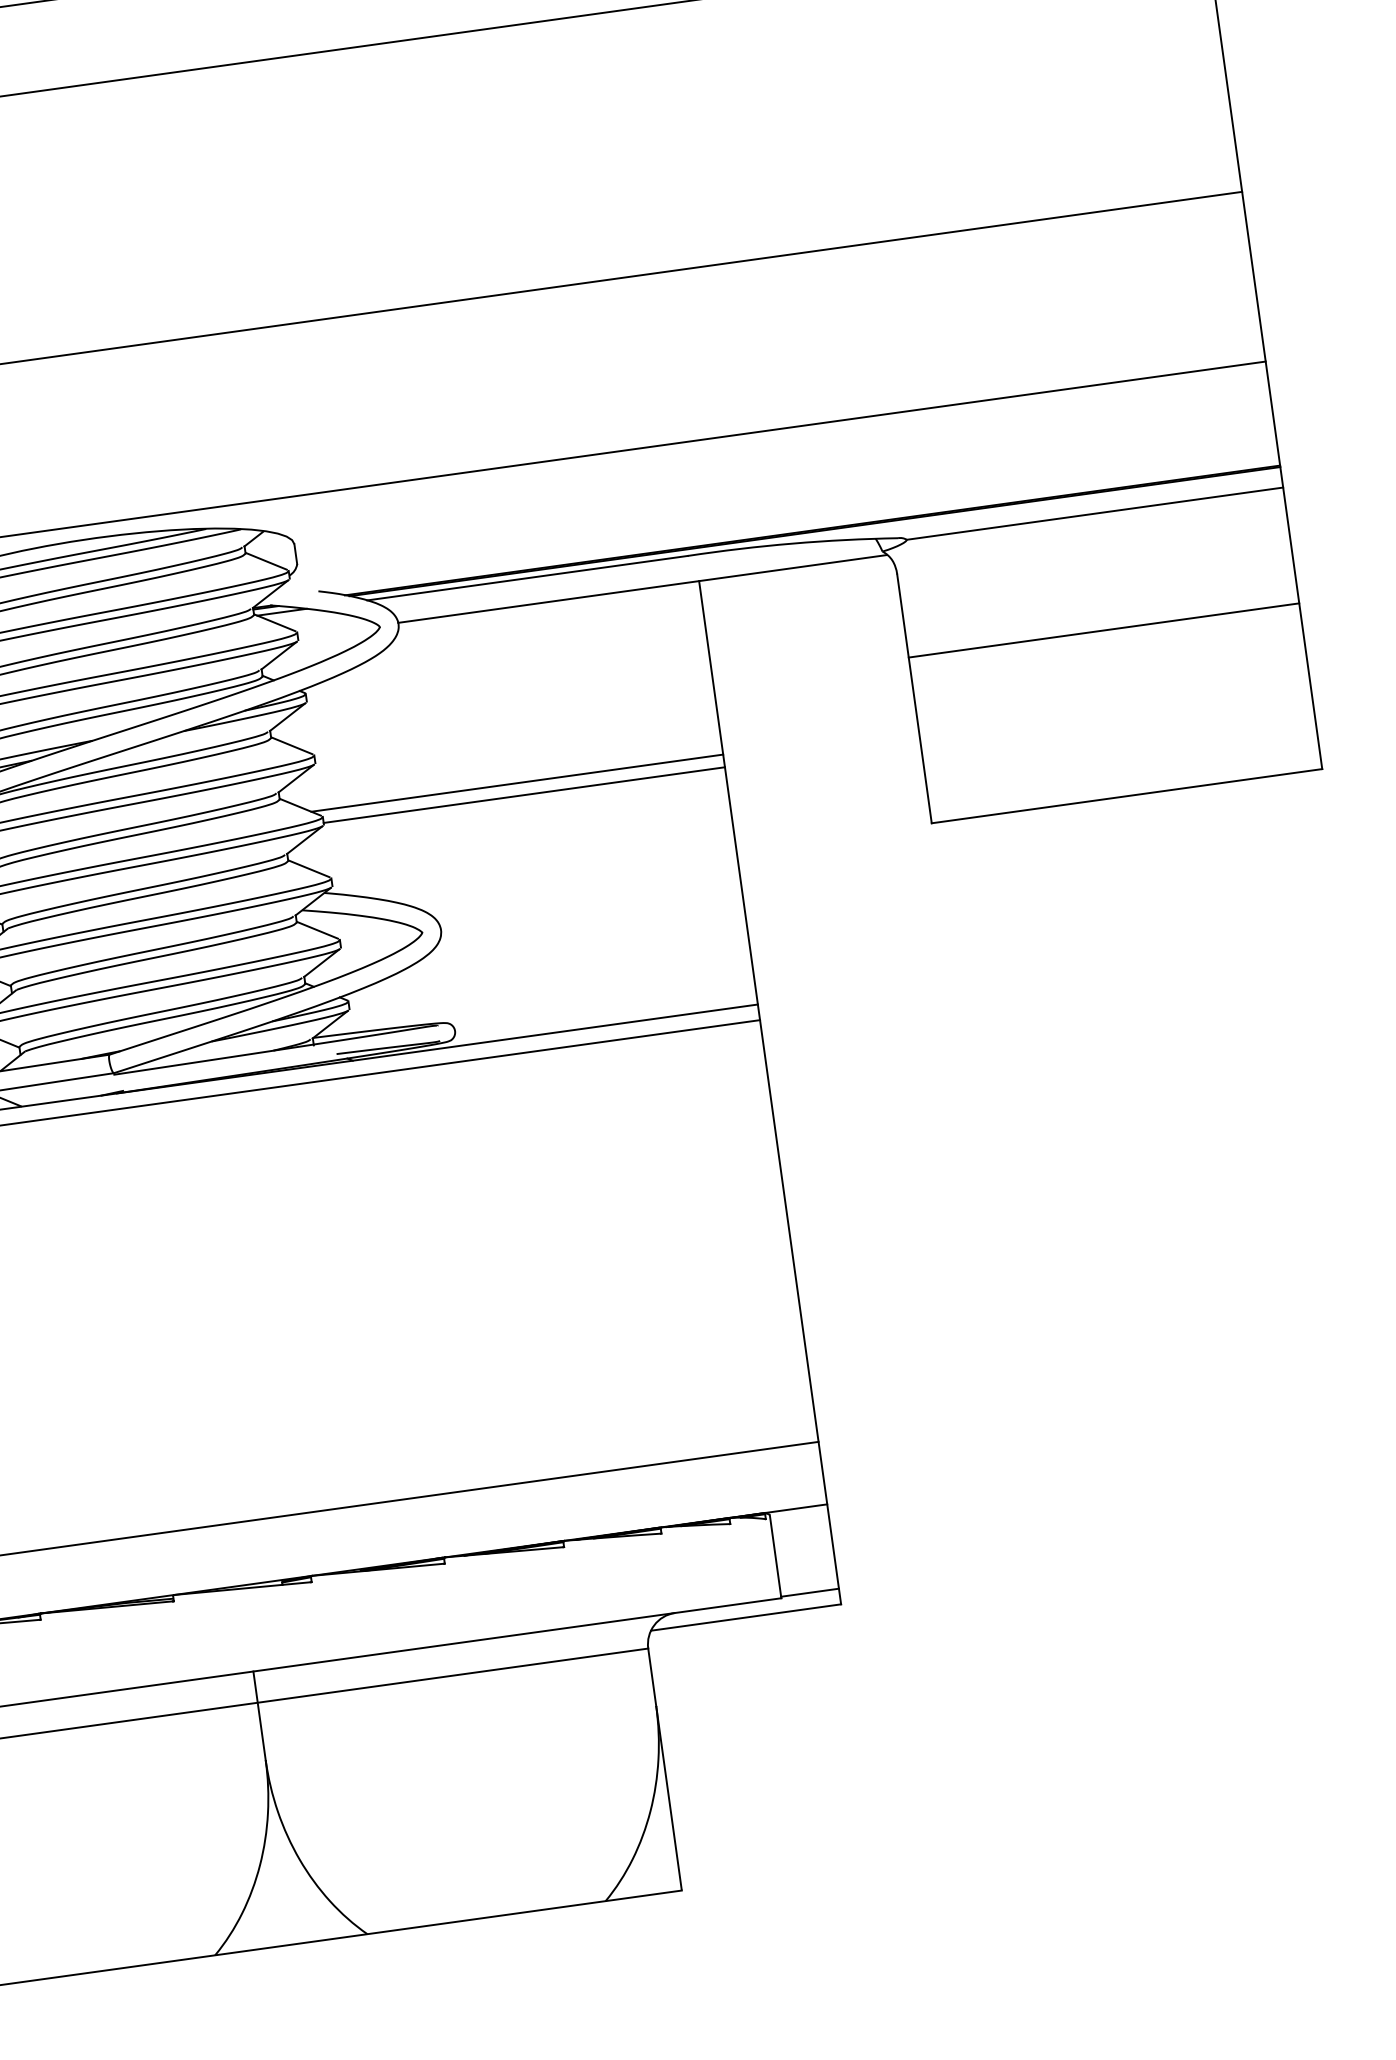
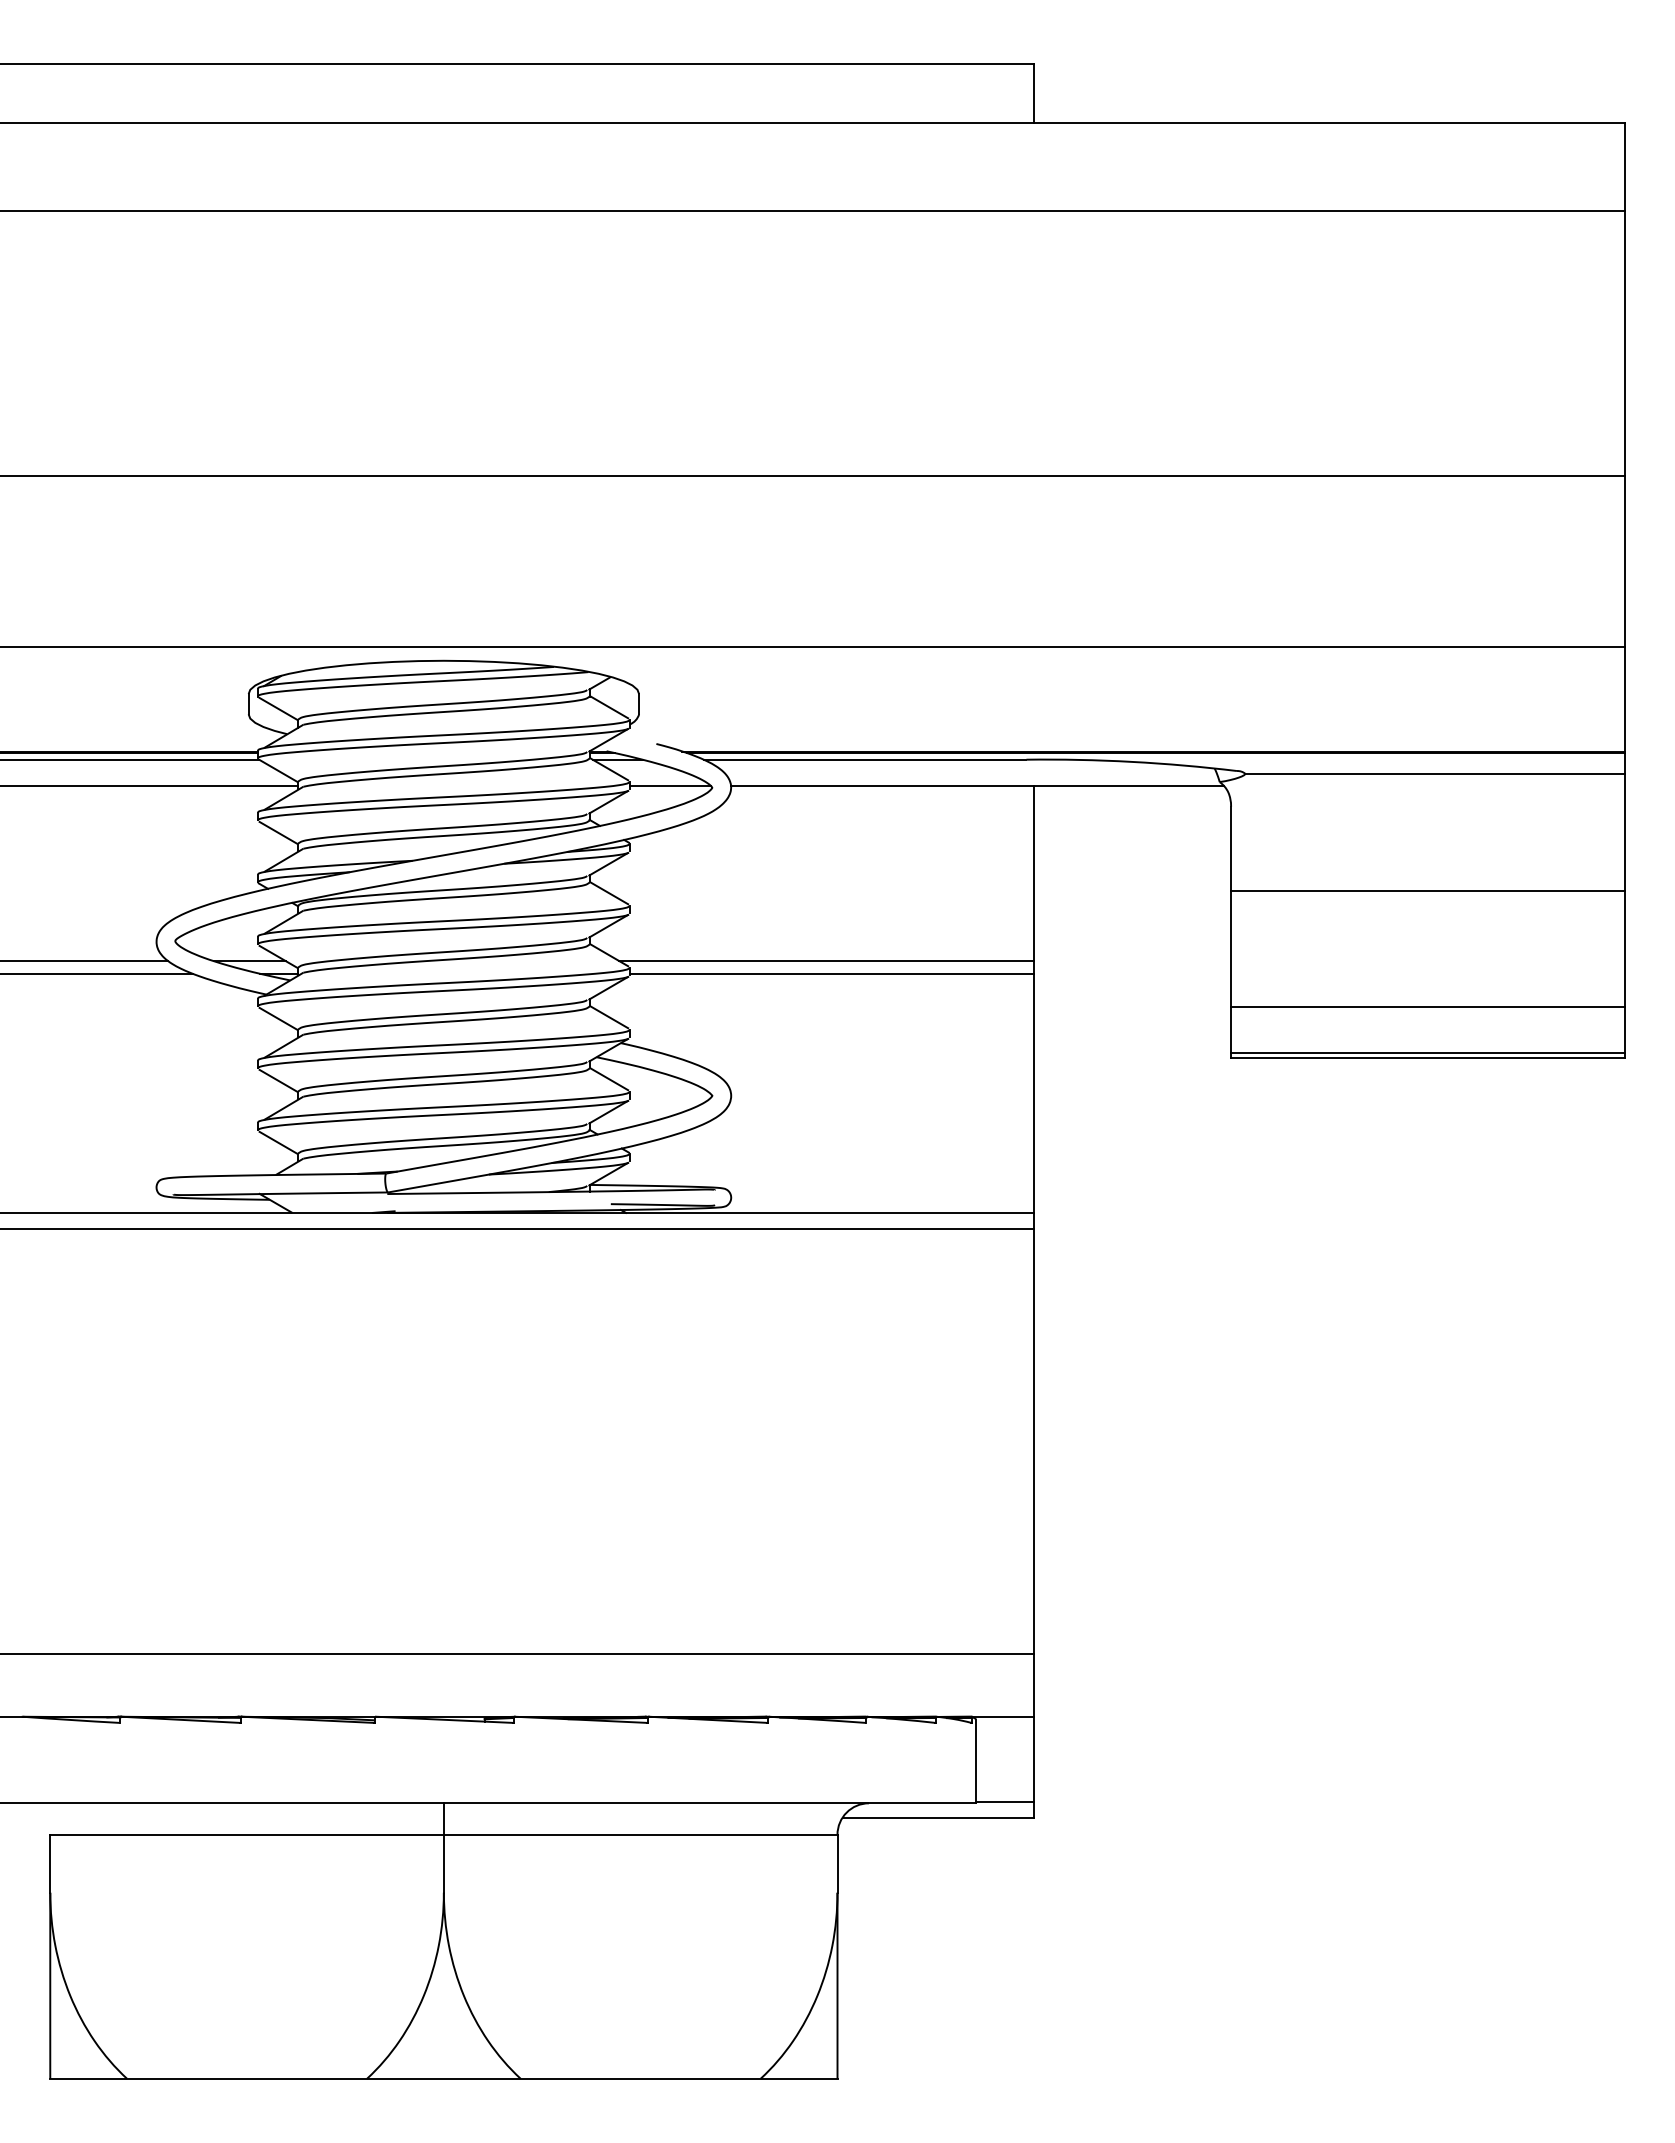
line: (338, 631) -> (670, 786), added
line: (1119, 746) -> (1427, 1007), added
line: (1126, 792) -> (1427, 1053), added

